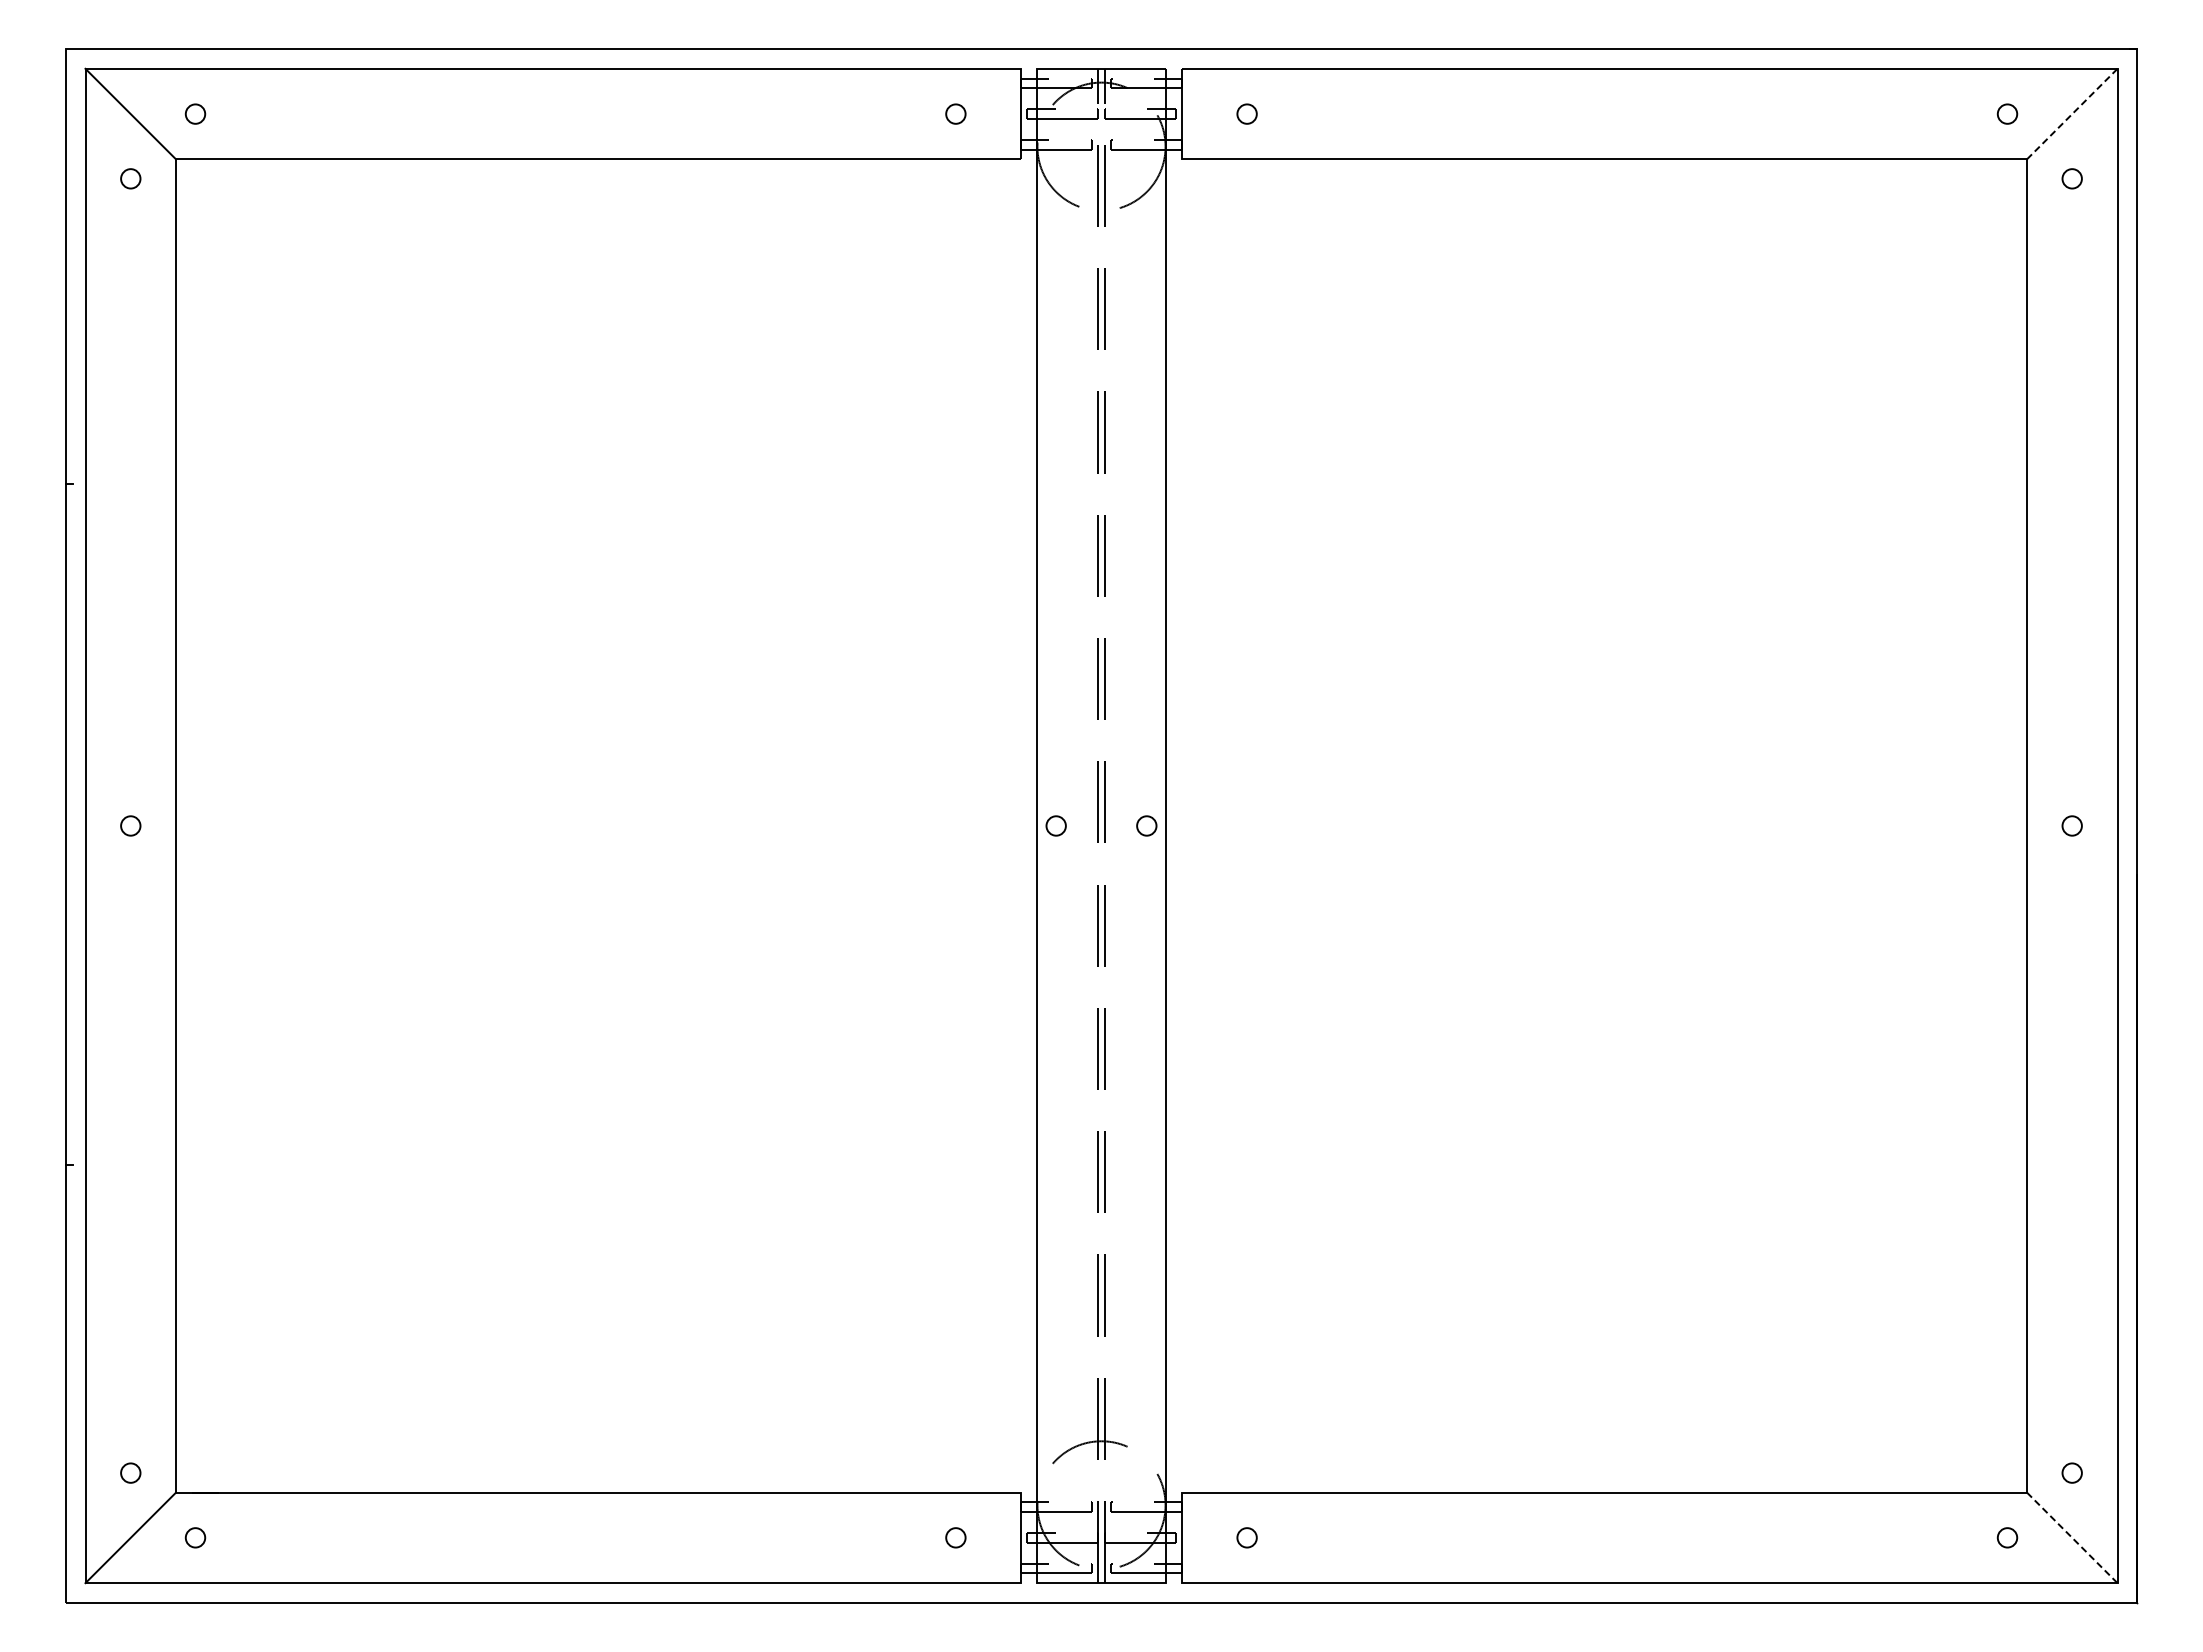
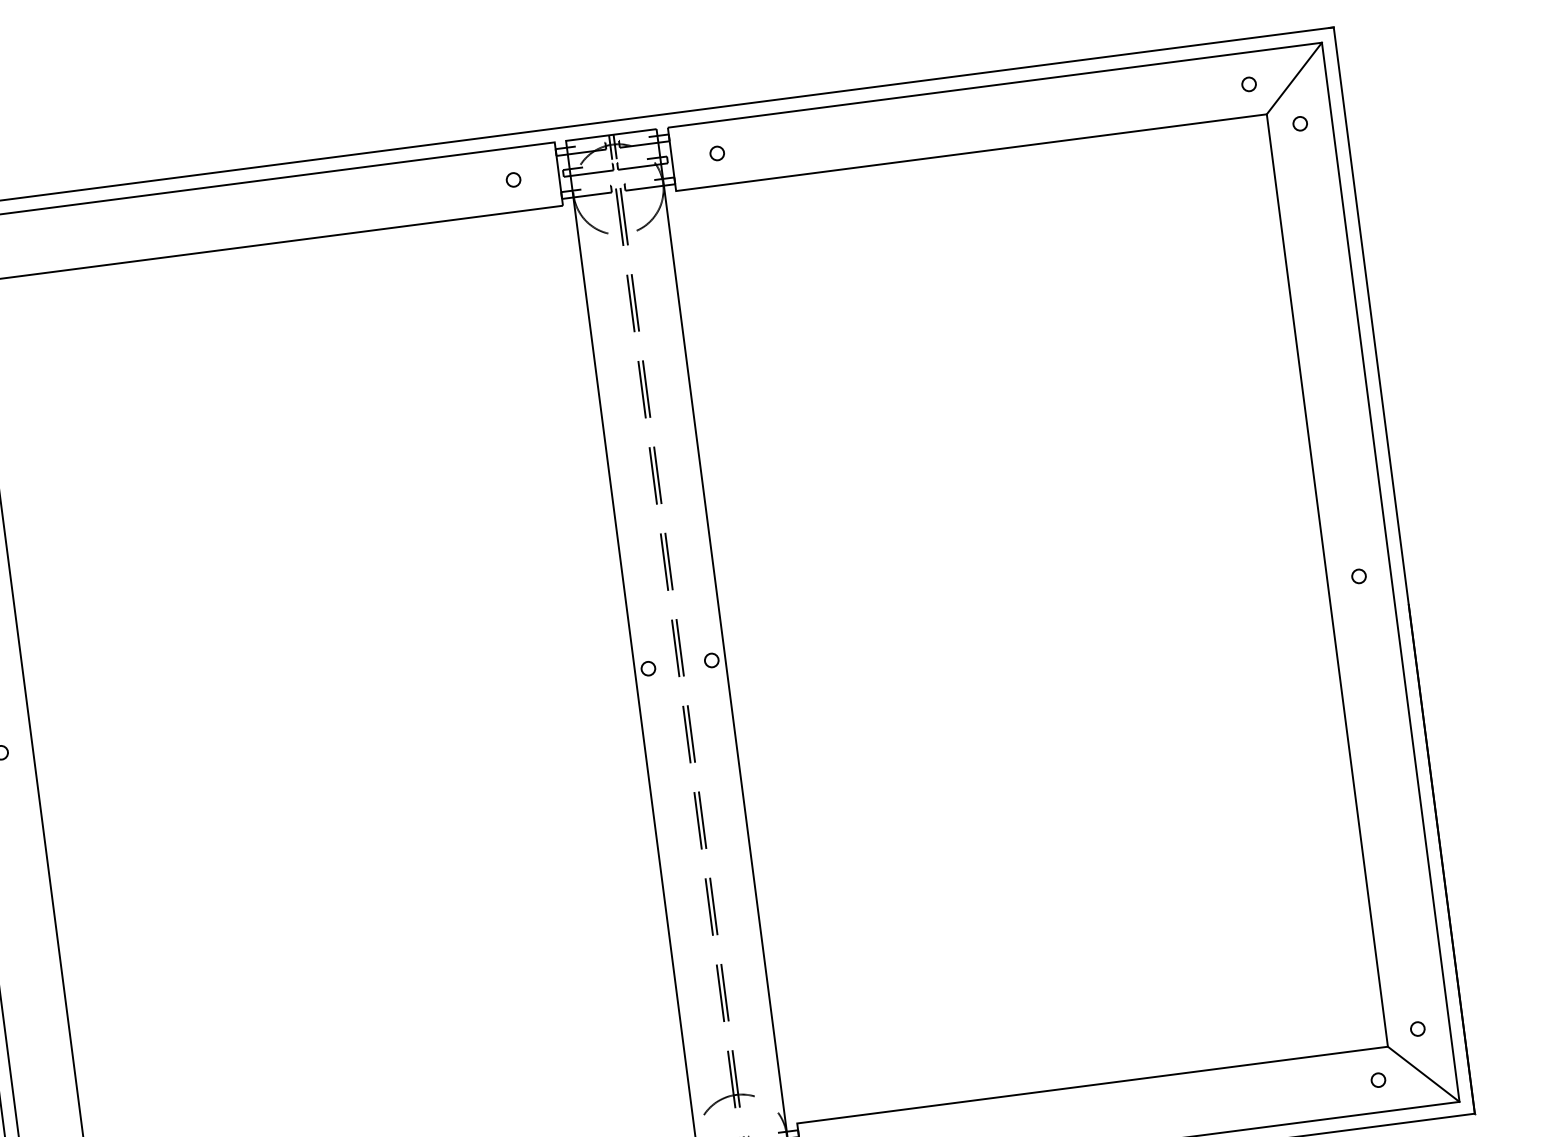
line: (2071, 114) -> (1293, 78), dashed -> solid
line: (2071, 1537) -> (1423, 1074), dashed -> solid

